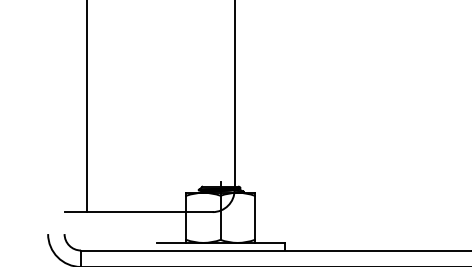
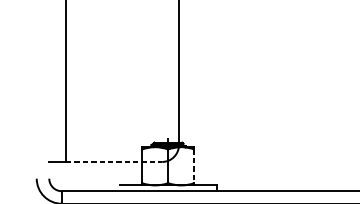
line: (150, 212) -> (114, 162), solid -> dashed
line: (254, 218) -> (194, 166), solid -> dashed

